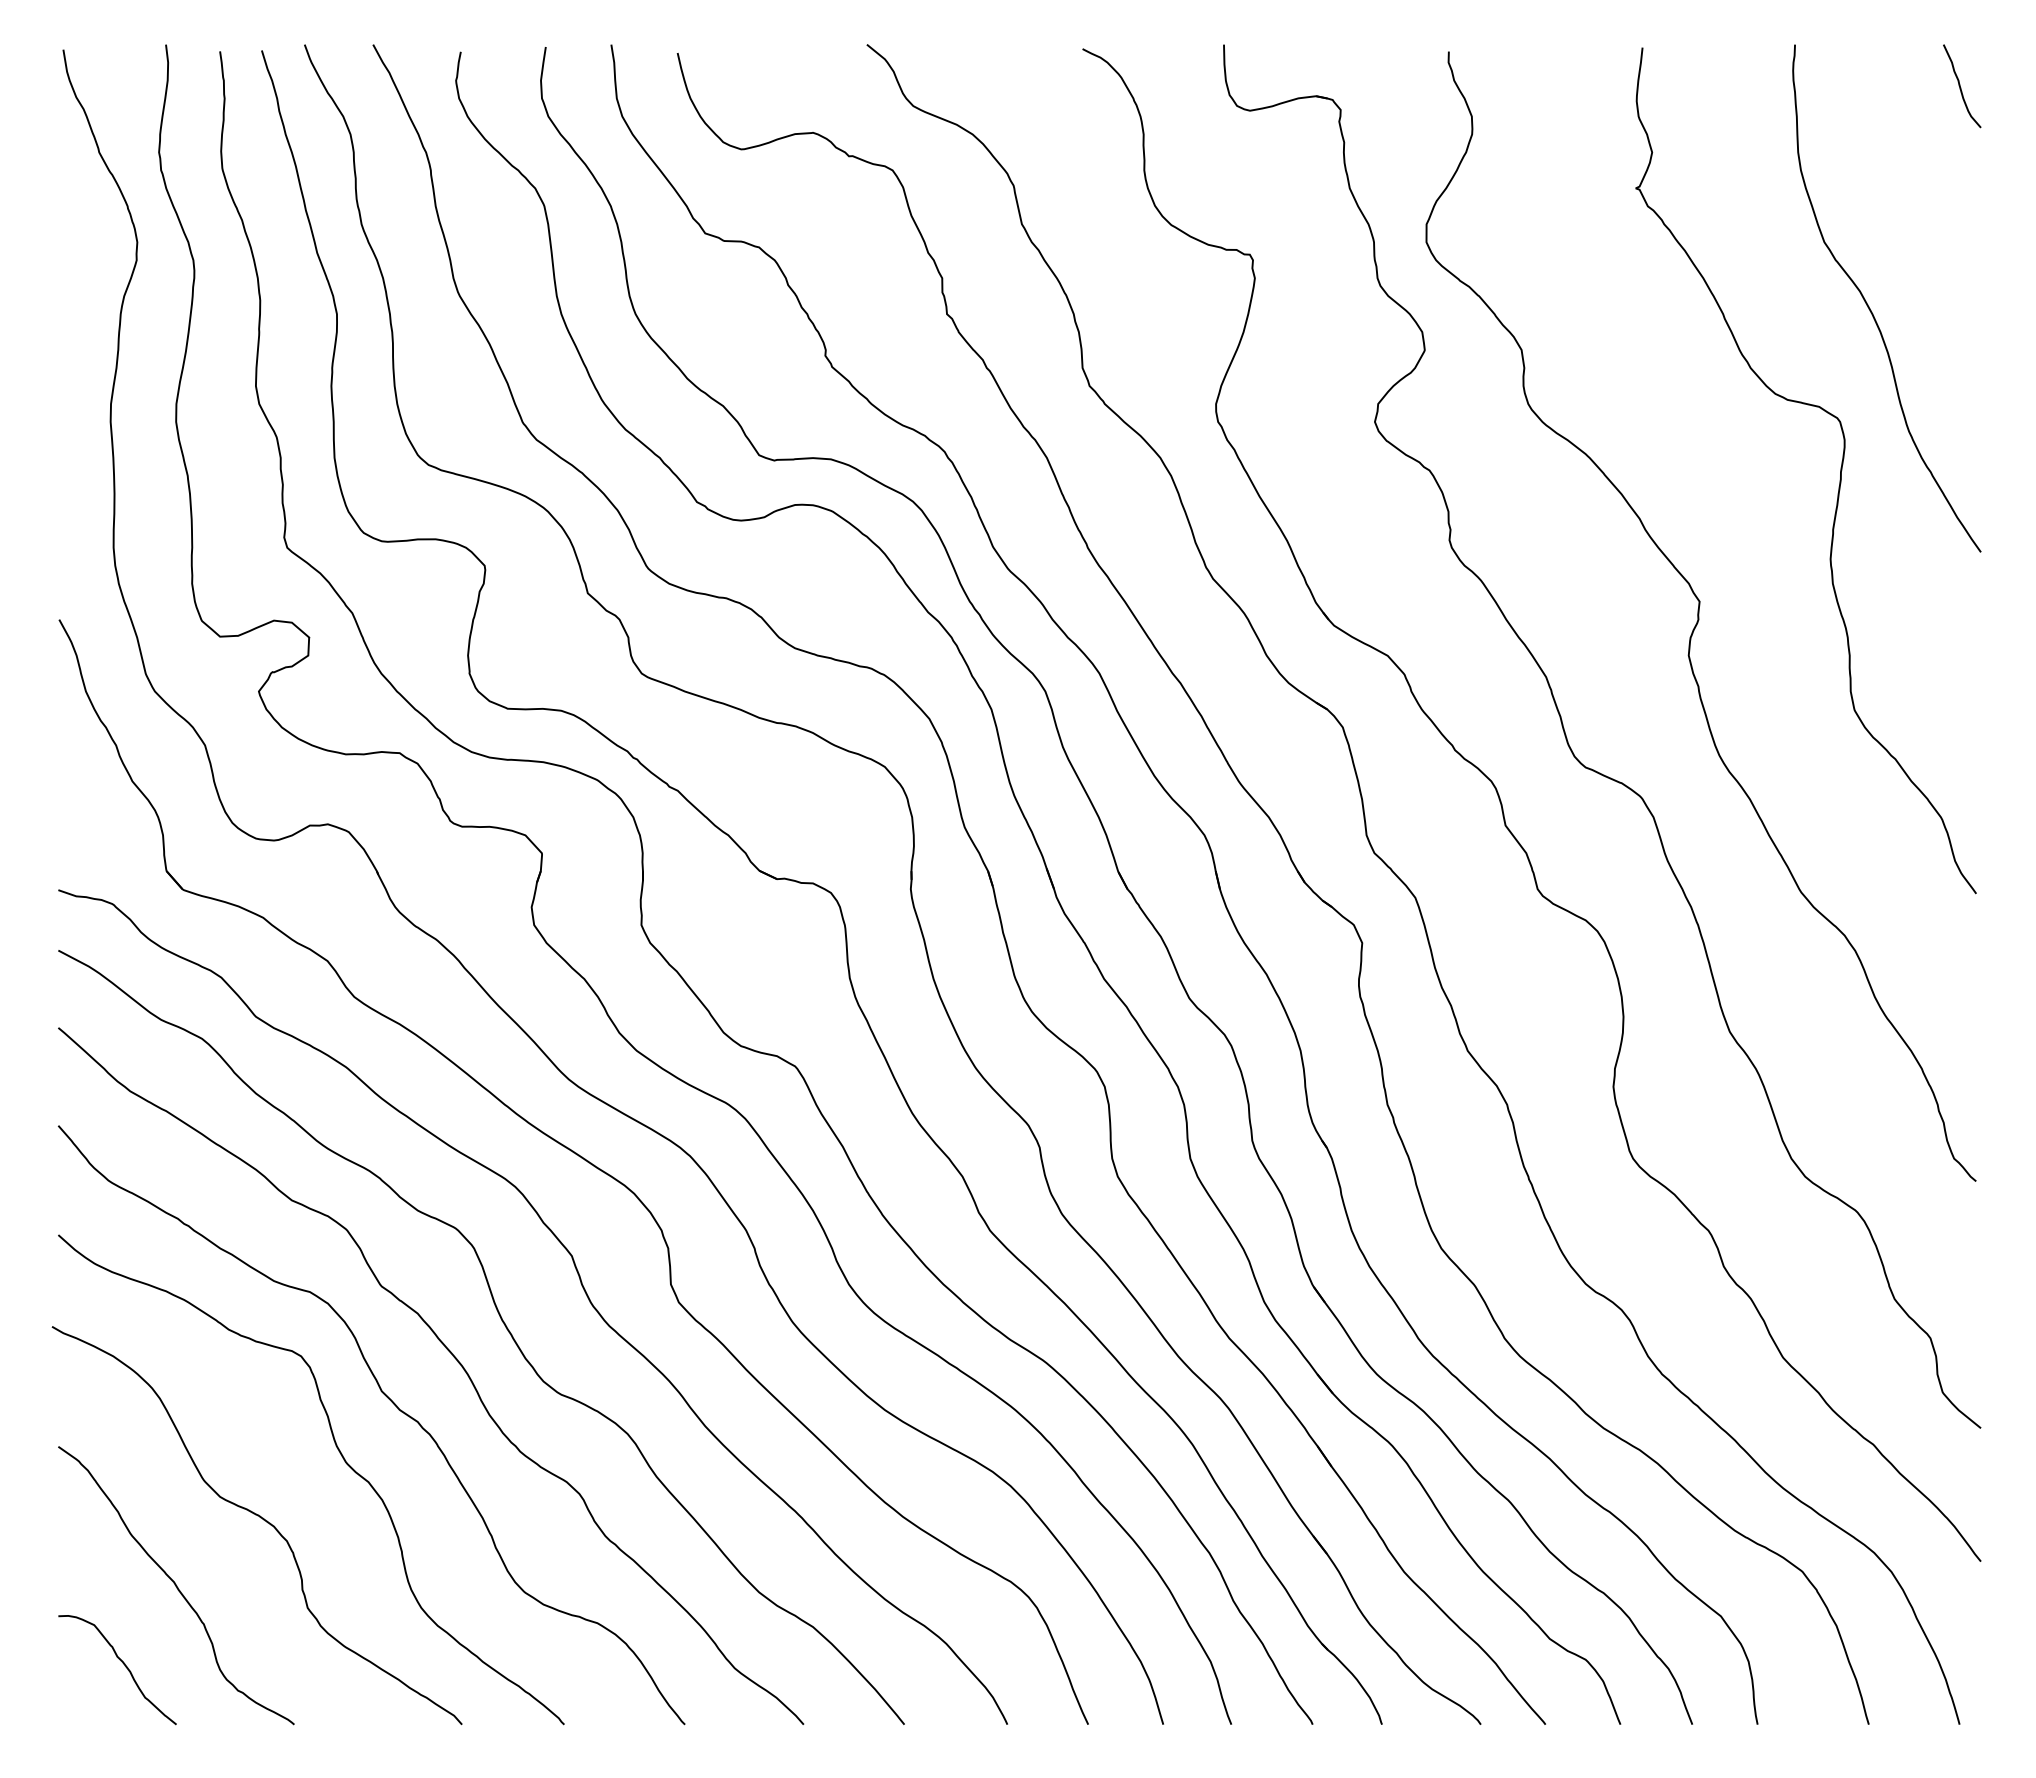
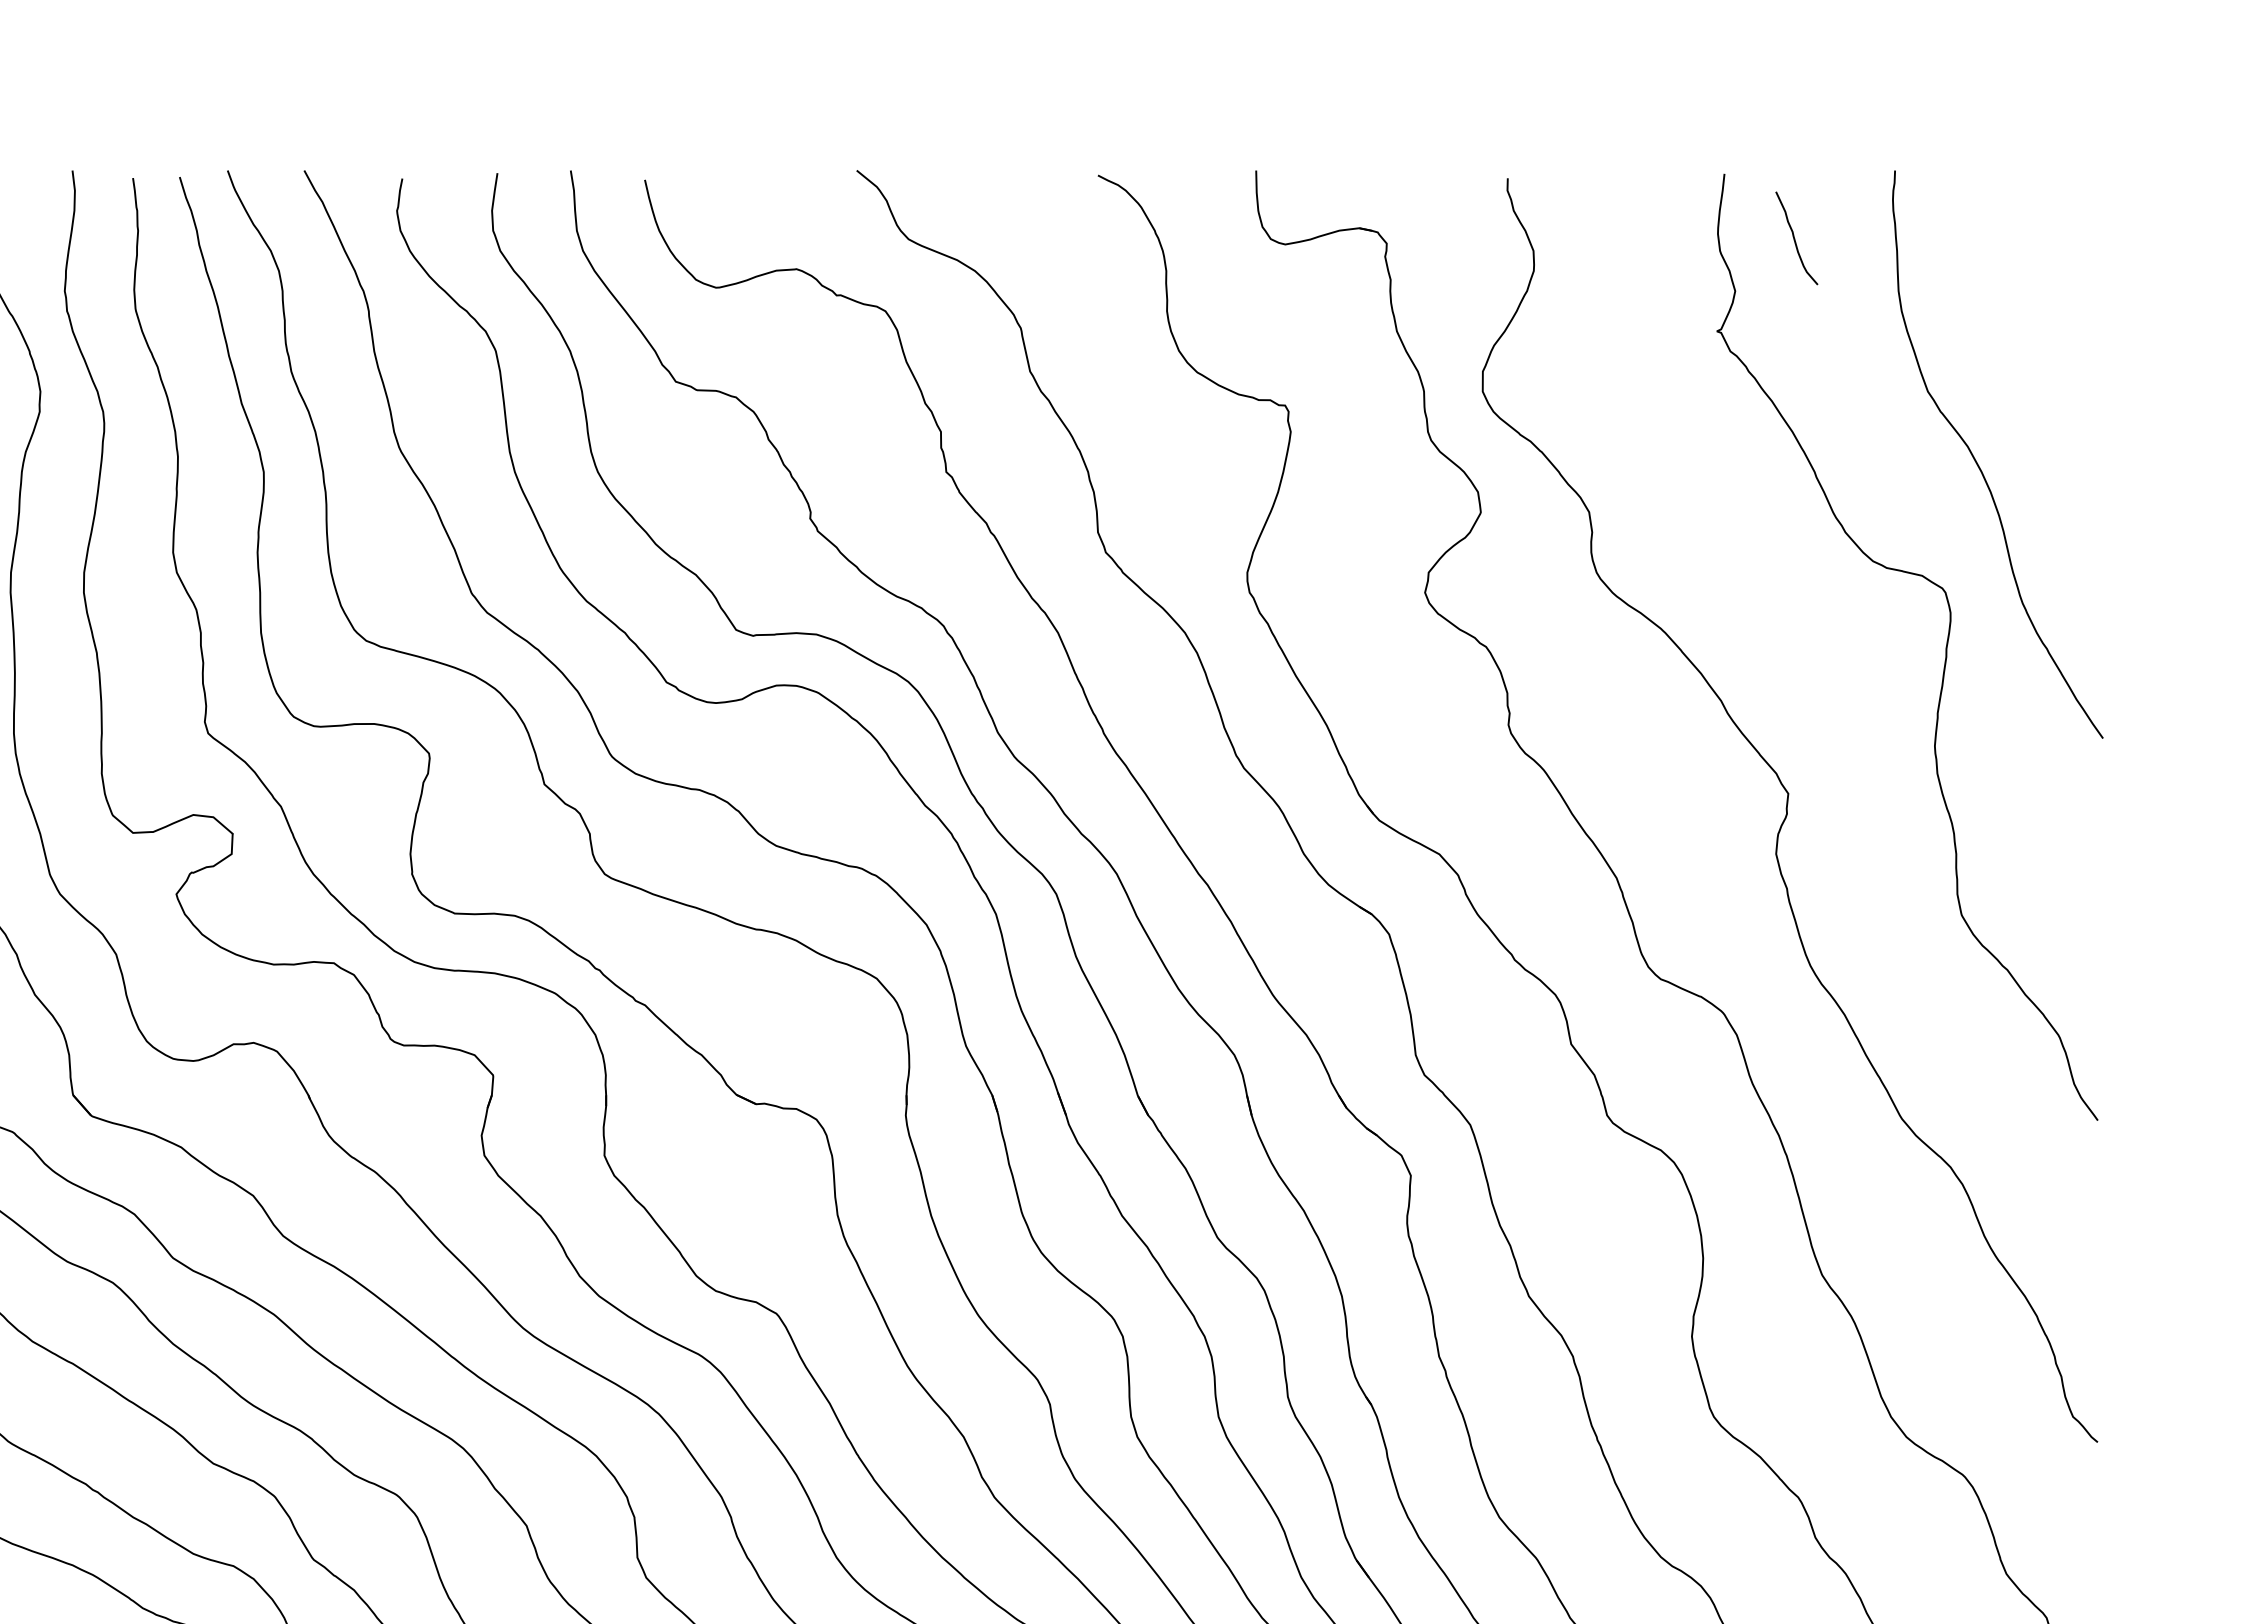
curve: (1961, 87) -> (1796, 239), moved

